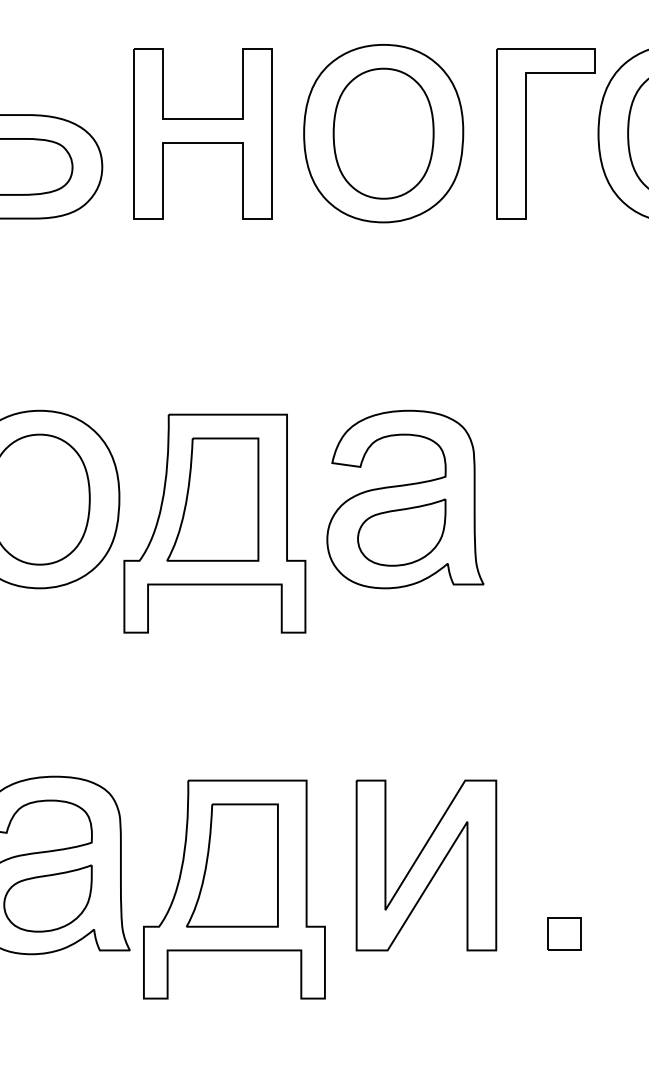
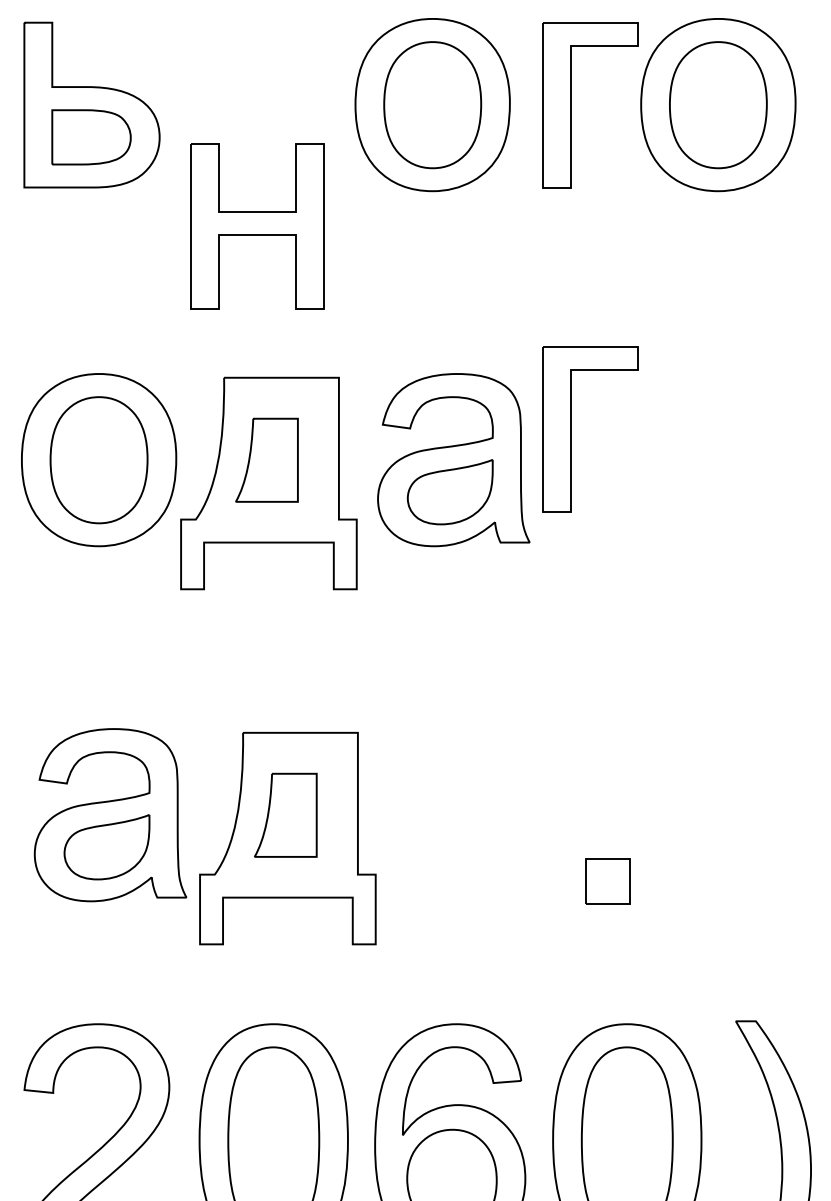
part: (203, 134) -> (257, 226), moved
part: (526, 467) -> (571, 429), added
part: (212, 499) -> (266, 460), size x0.7
part: (425, 864) -> (473, 814), removed
part: (231, 865) -> (285, 815), size x0.7
part: (563, 933) -> (607, 881), size x1.4

